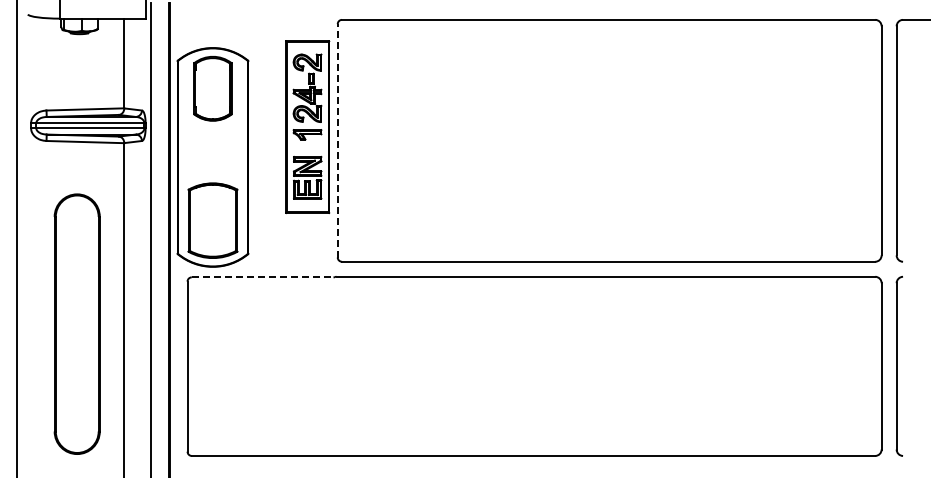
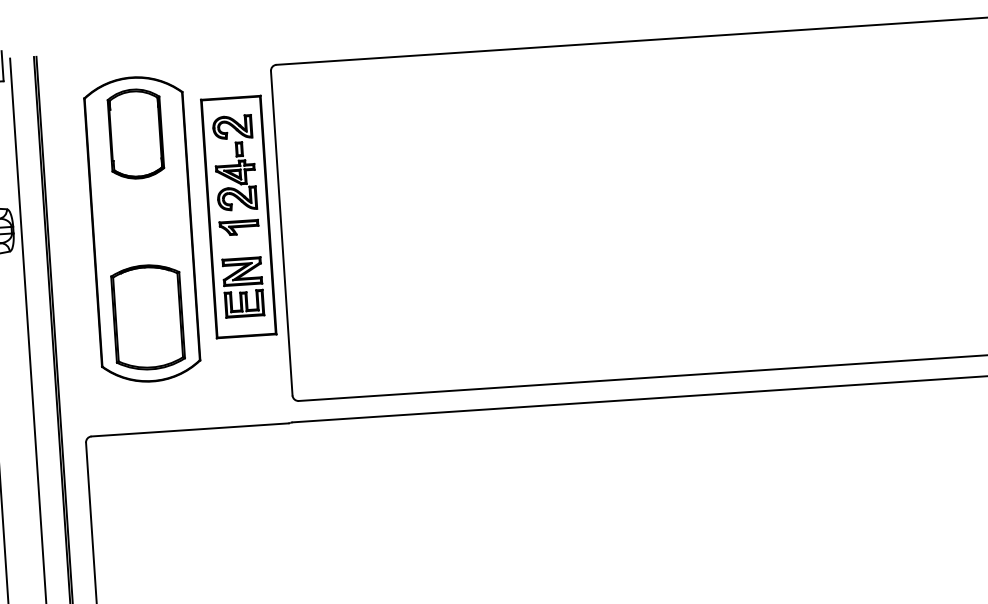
line: (337, 140) -> (281, 232), dashed -> solid
part: (212, 157) -> (141, 229), moved
line: (262, 277) -> (189, 430), dashed -> solid

